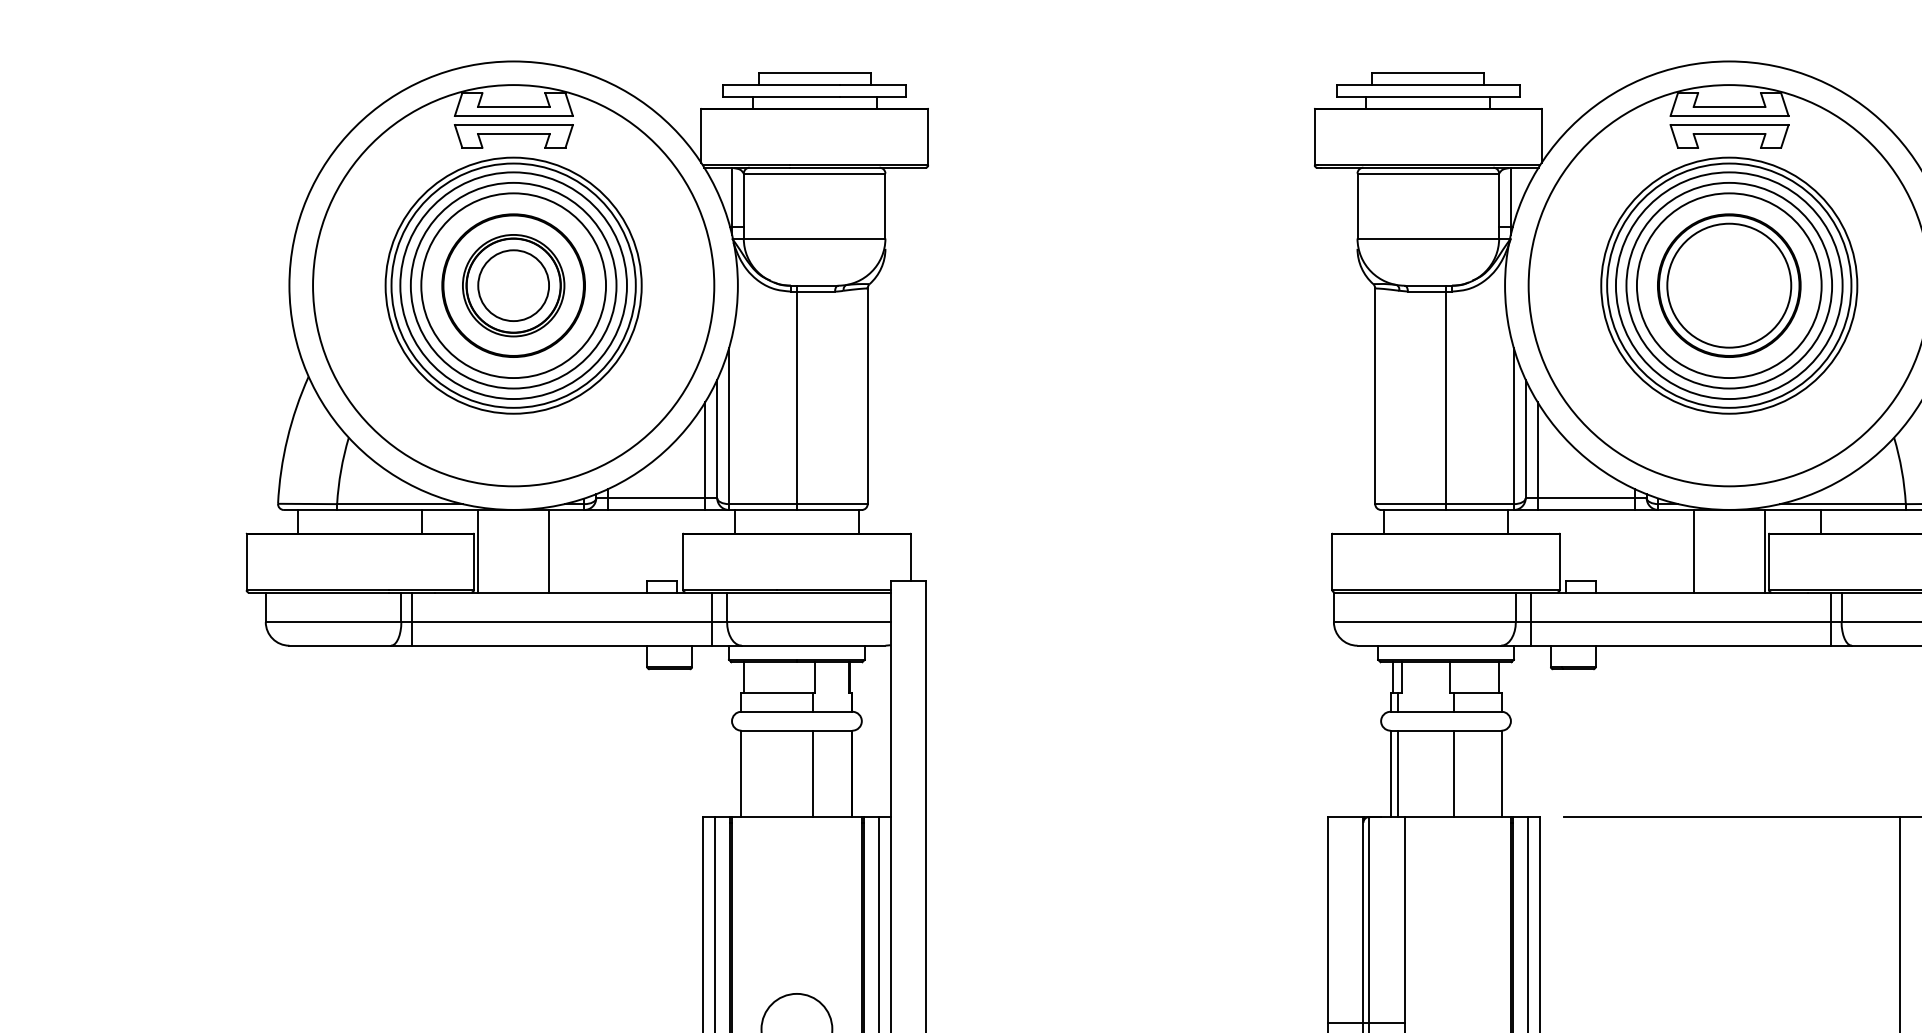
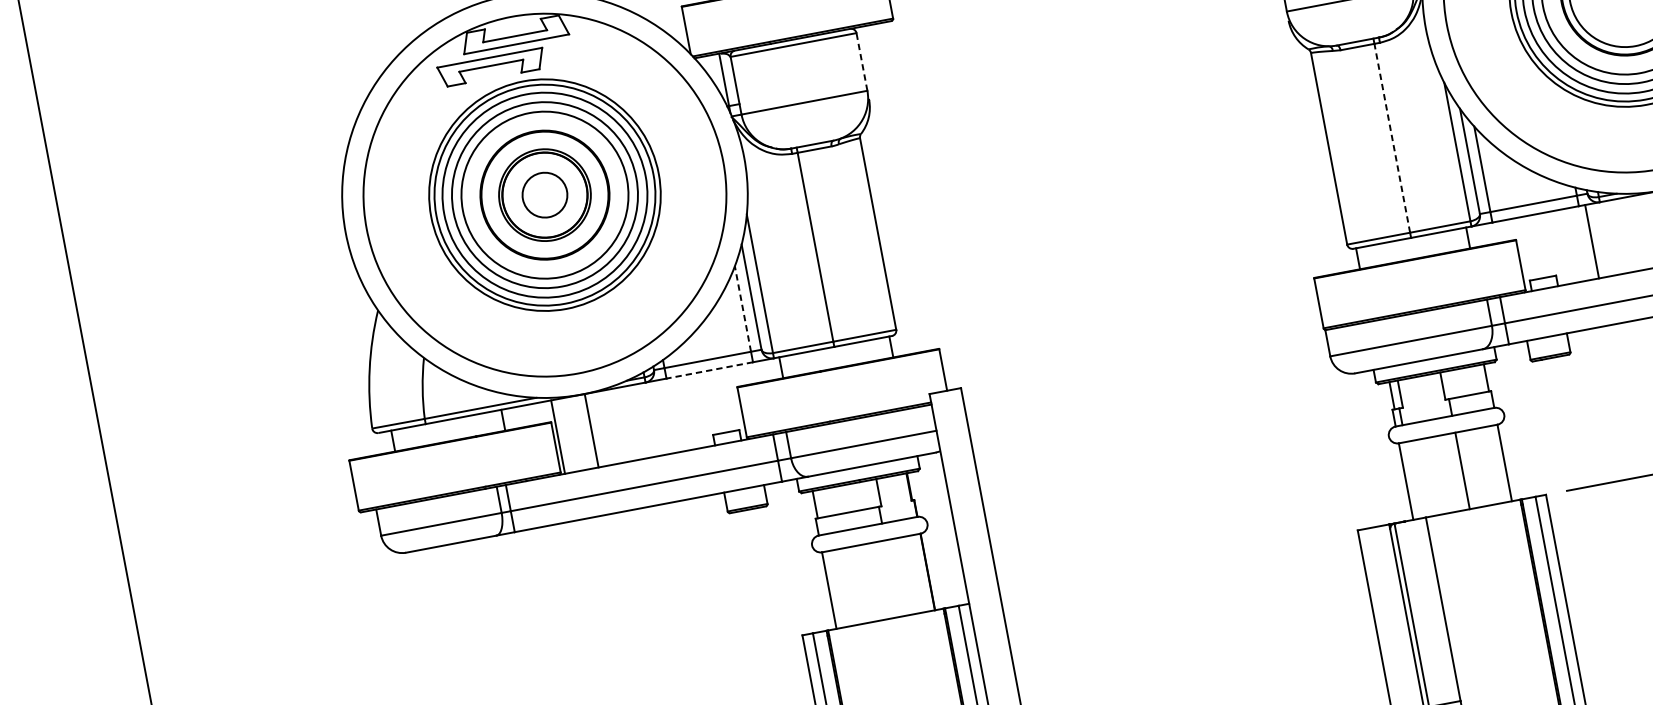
part: (513, 136) -> (491, 67), moved
line: (885, 205) -> (861, 61), solid -> dashed
circle: (513, 285) -> (544, 195), size x0.7
line: (1446, 397) -> (1392, 137), solid -> dashed
line: (705, 449) -> (742, 308), solid -> dashed
line: (656, 509) -> (709, 370), solid -> dashed
line: (549, 550) -> (591, 429), moved
line: (1693, 550) -> (1591, 241), moved
line: (812, 773) -> (892, 578), removed
line: (1398, 773) -> (1413, 480), removed

